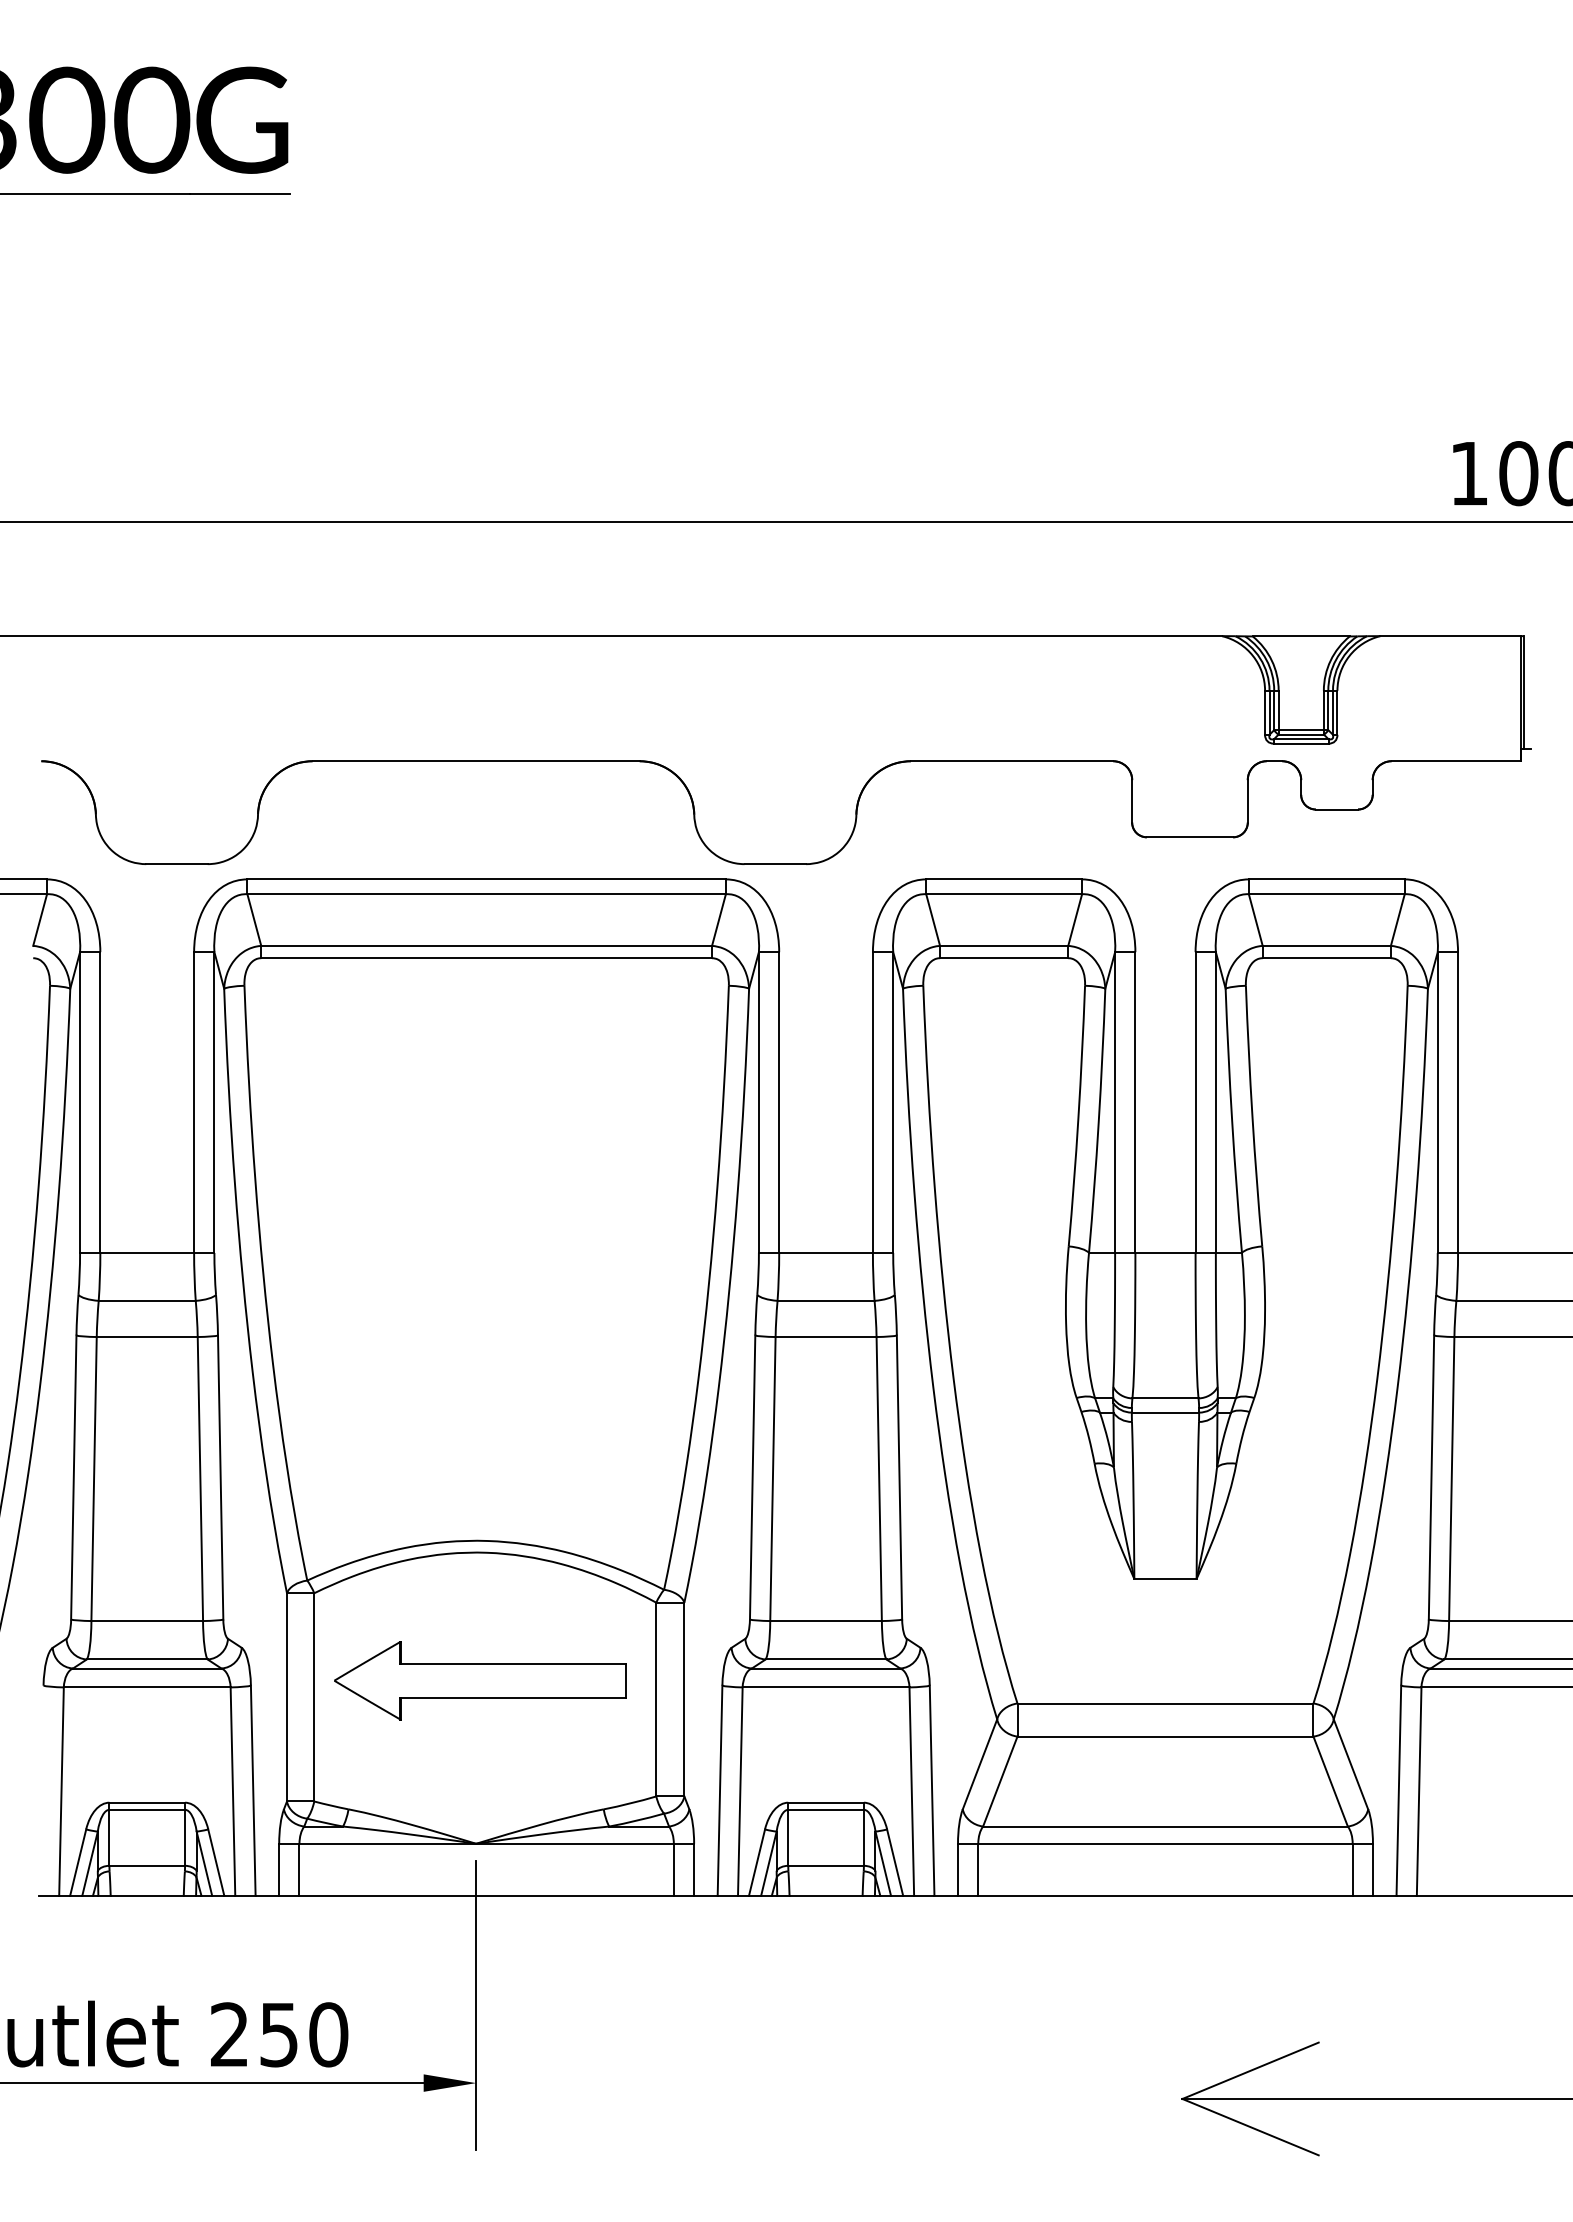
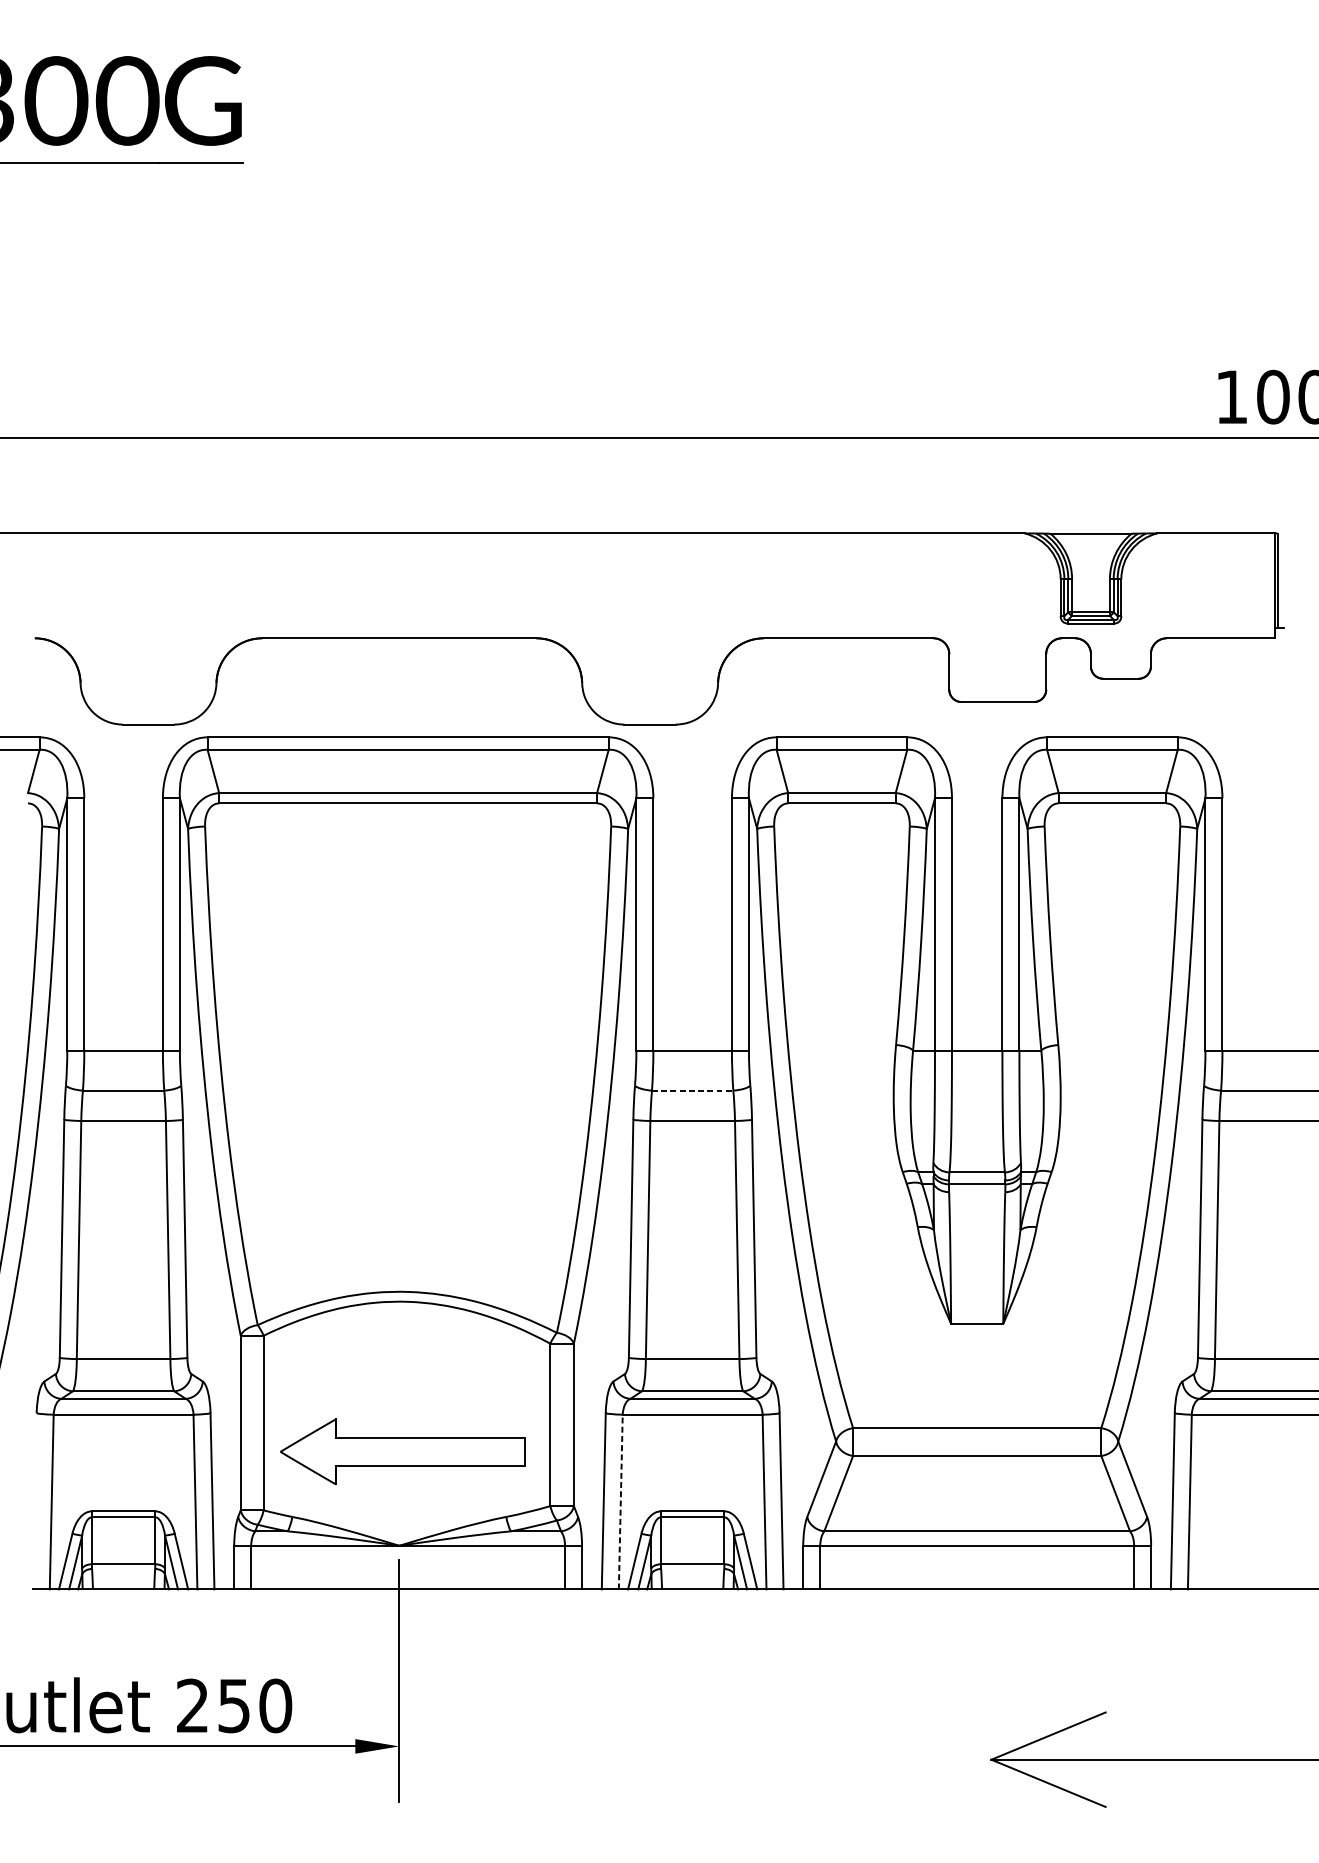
line: (826, 1300) -> (693, 1090), solid -> dashed
part: (480, 1680) -> (402, 1451), moved
line: (740, 1791) -> (620, 1501), solid -> dashed

